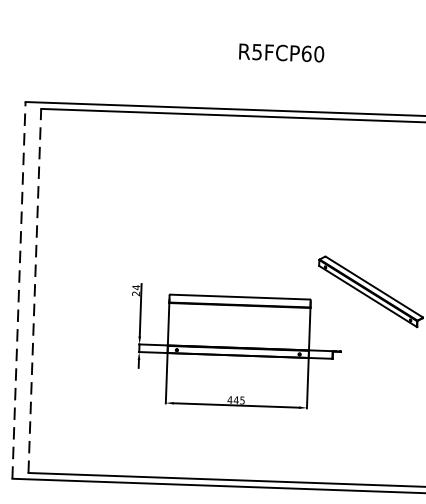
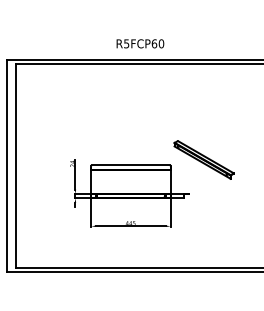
text: (281, 52) -> (140, 43), moved
line: (34, 289) -> (15, 165), dashed -> solid
line: (18, 291) -> (6, 166), dashed -> solid

